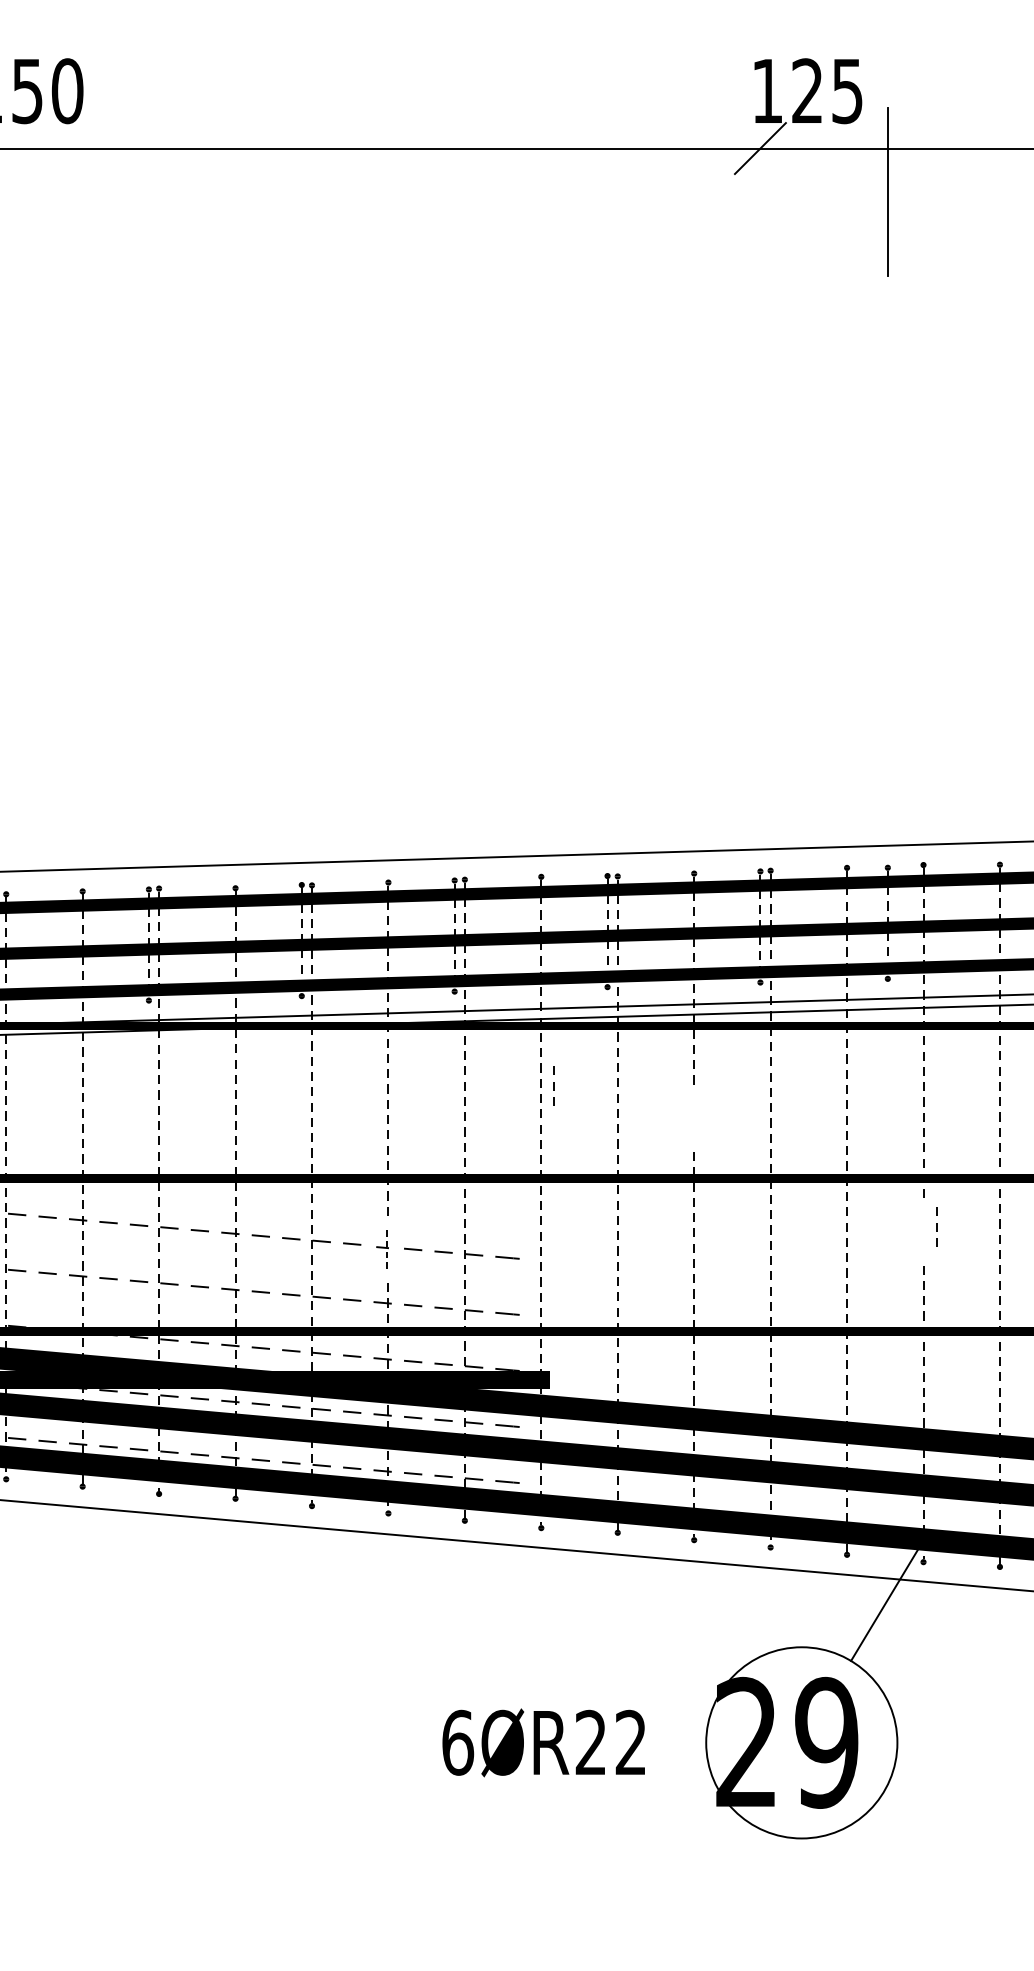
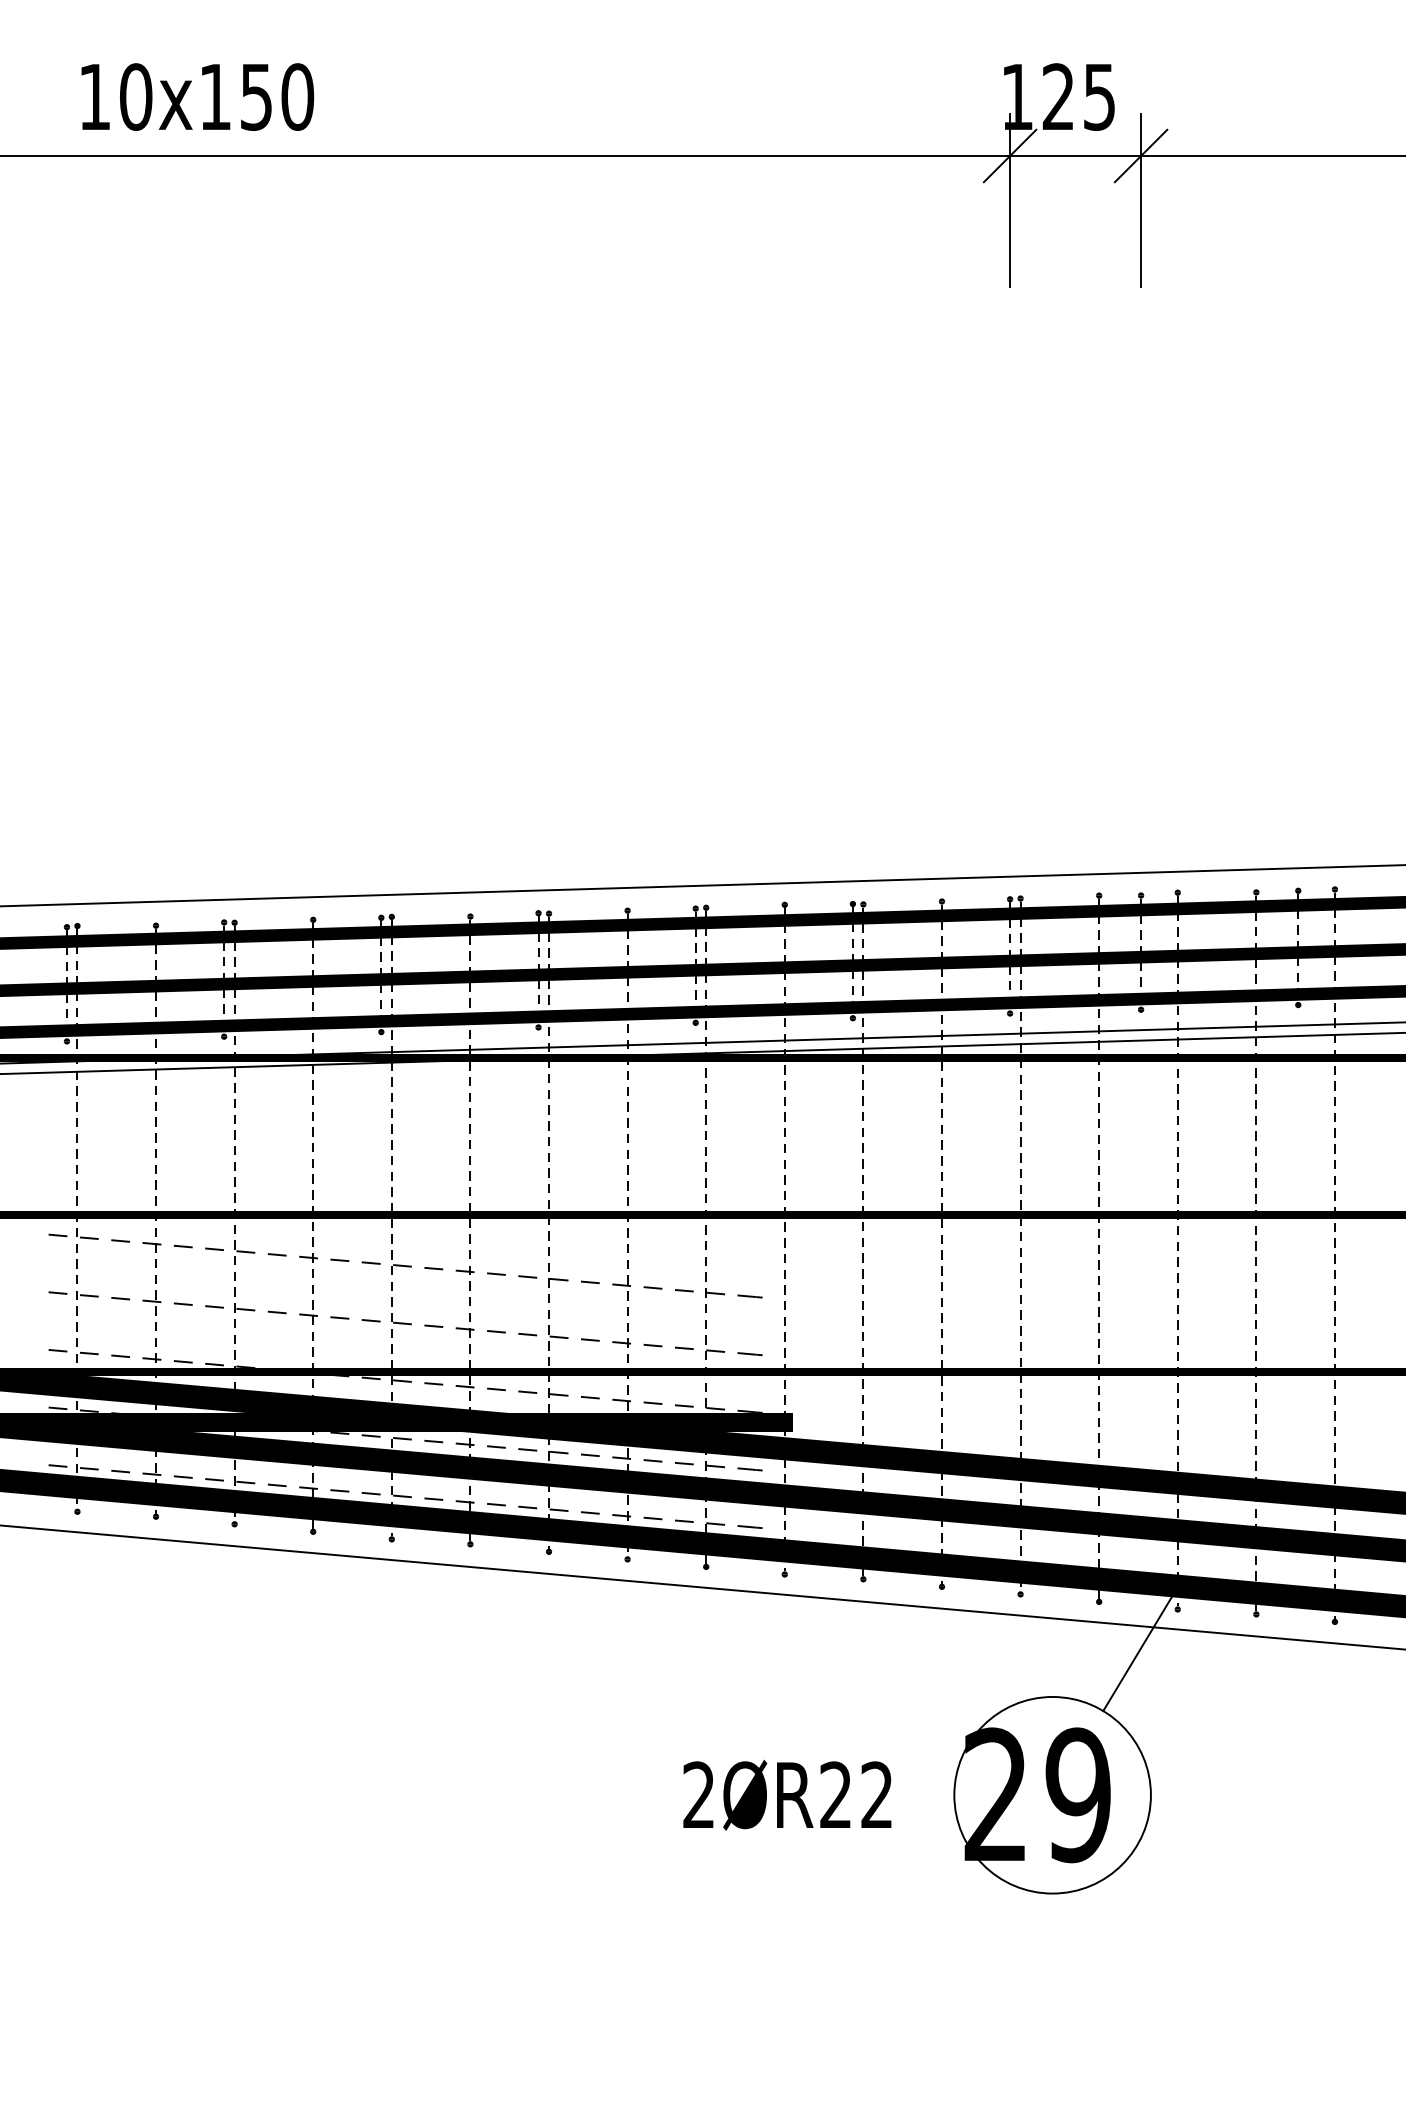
line: (887, 148) -> (1140, 155), added
line: (760, 191) -> (1010, 200), added
line: (553, 1085) -> (797, 1119), removed
line: (693, 1114) -> (941, 1149), added
line: (935, 1226) -> (1190, 1264), removed
line: (923, 1228) -> (1177, 1266), added
part: (382, 1249) -> (621, 1287), size x1.43
text: (458, 1743) -> (699, 1795), 6ØR22 -> 2ØR22

